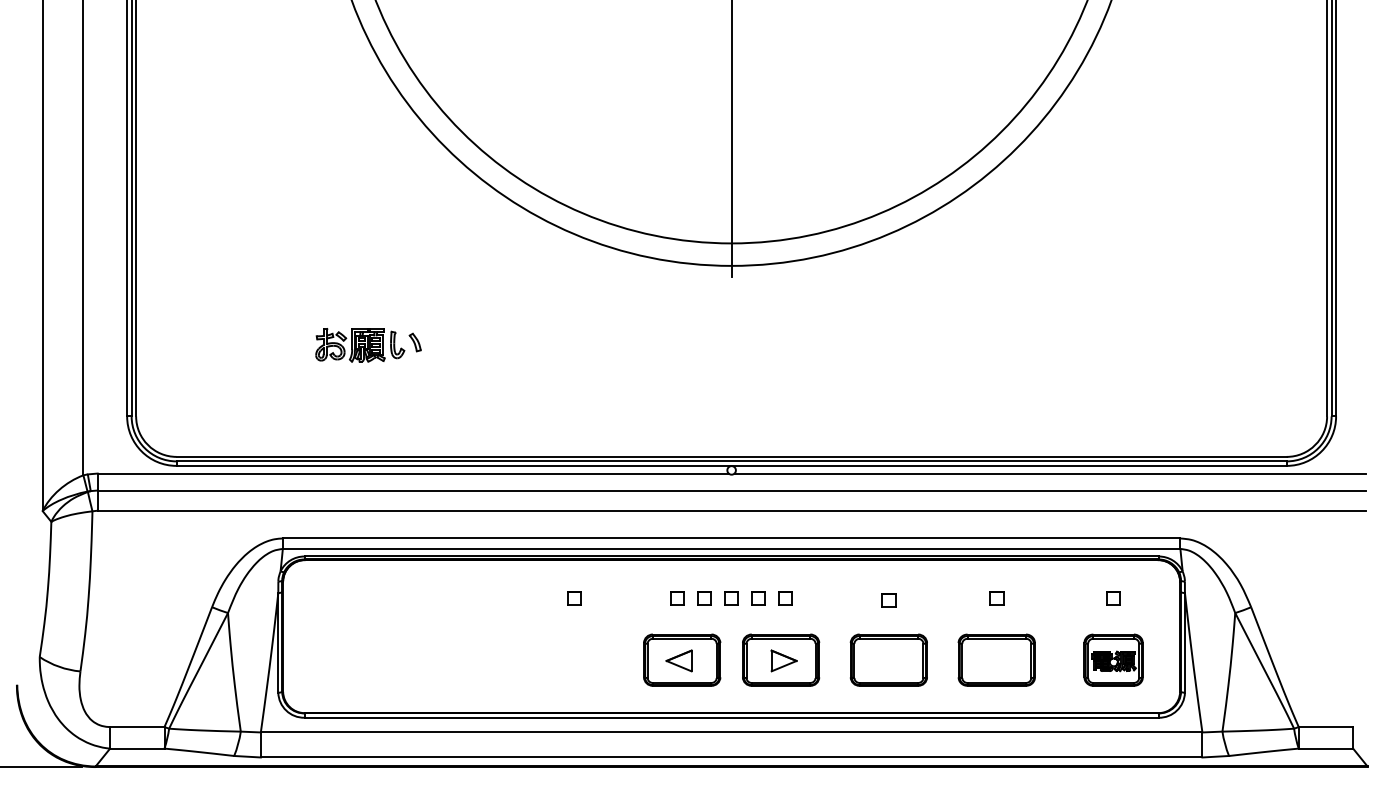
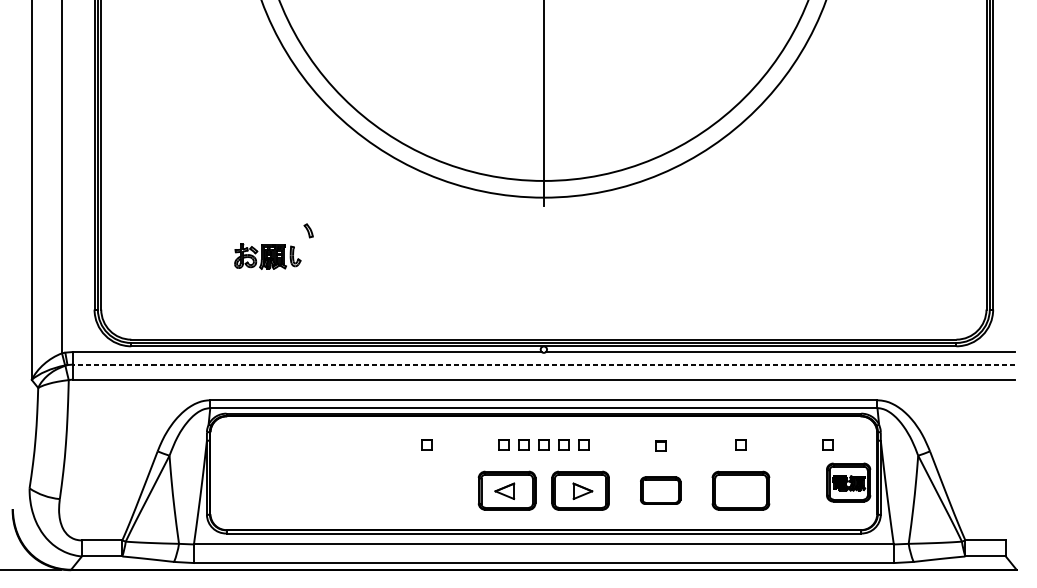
part: (414, 342) -> (308, 230), moved
line: (731, 490) -> (543, 364), solid -> dashed
part: (888, 659) -> (660, 490), size x0.7
part: (1113, 659) -> (848, 482), moved

